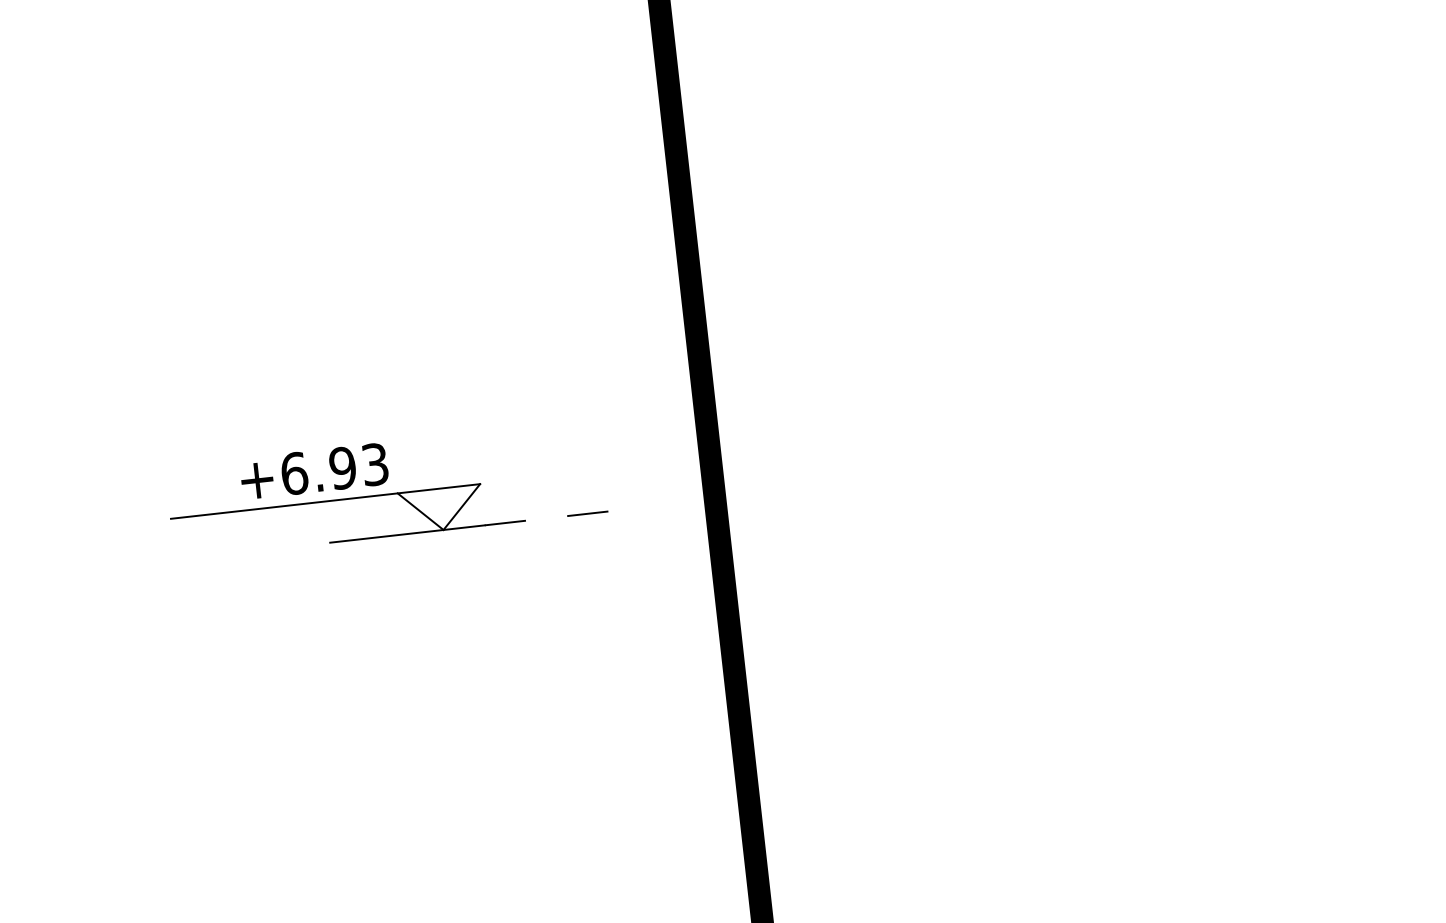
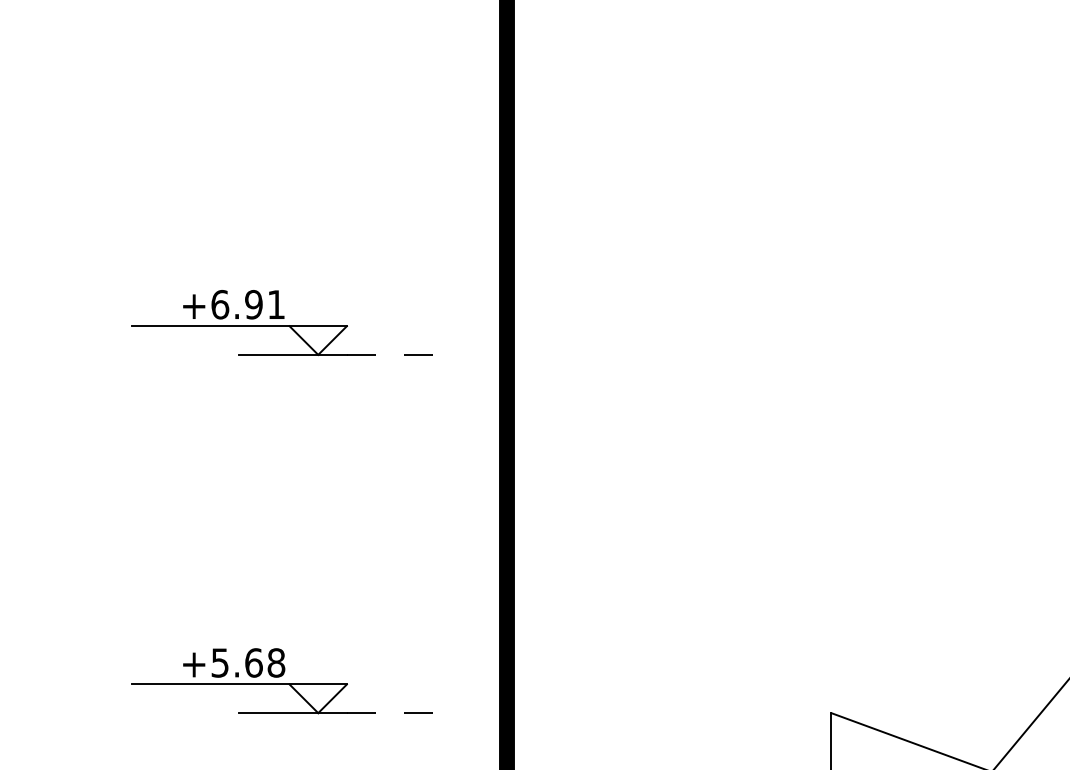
text: (375, 464) -> (276, 304), +6.93 -> +6.91

